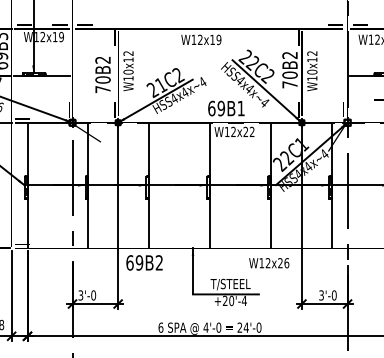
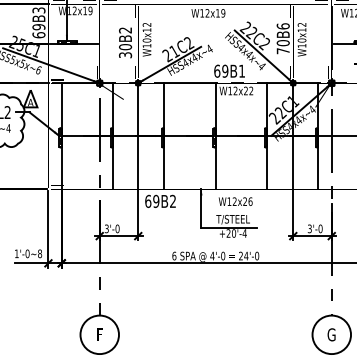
text: (289, 55) -> (282, 26), 70B2 -> 70B6
text: (103, 89) -> (125, 55), 70B2 -> 30B2
text: (268, 262) -> (235, 201), moved

